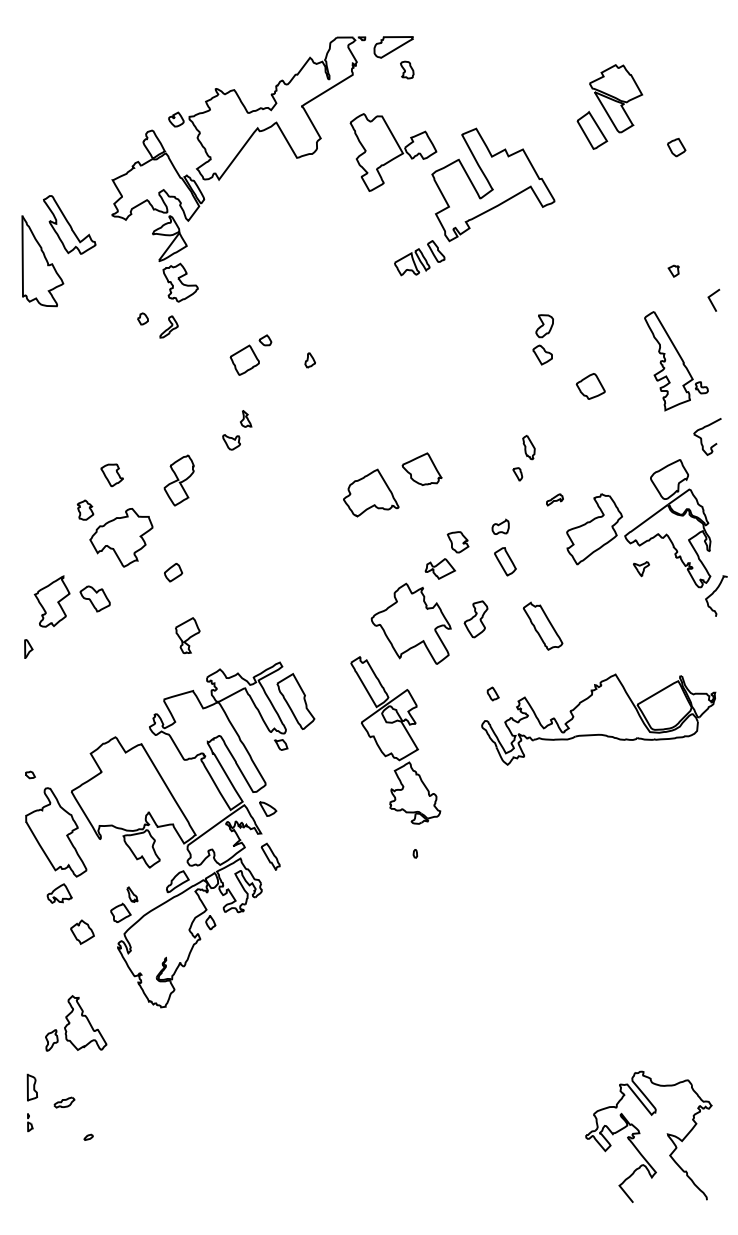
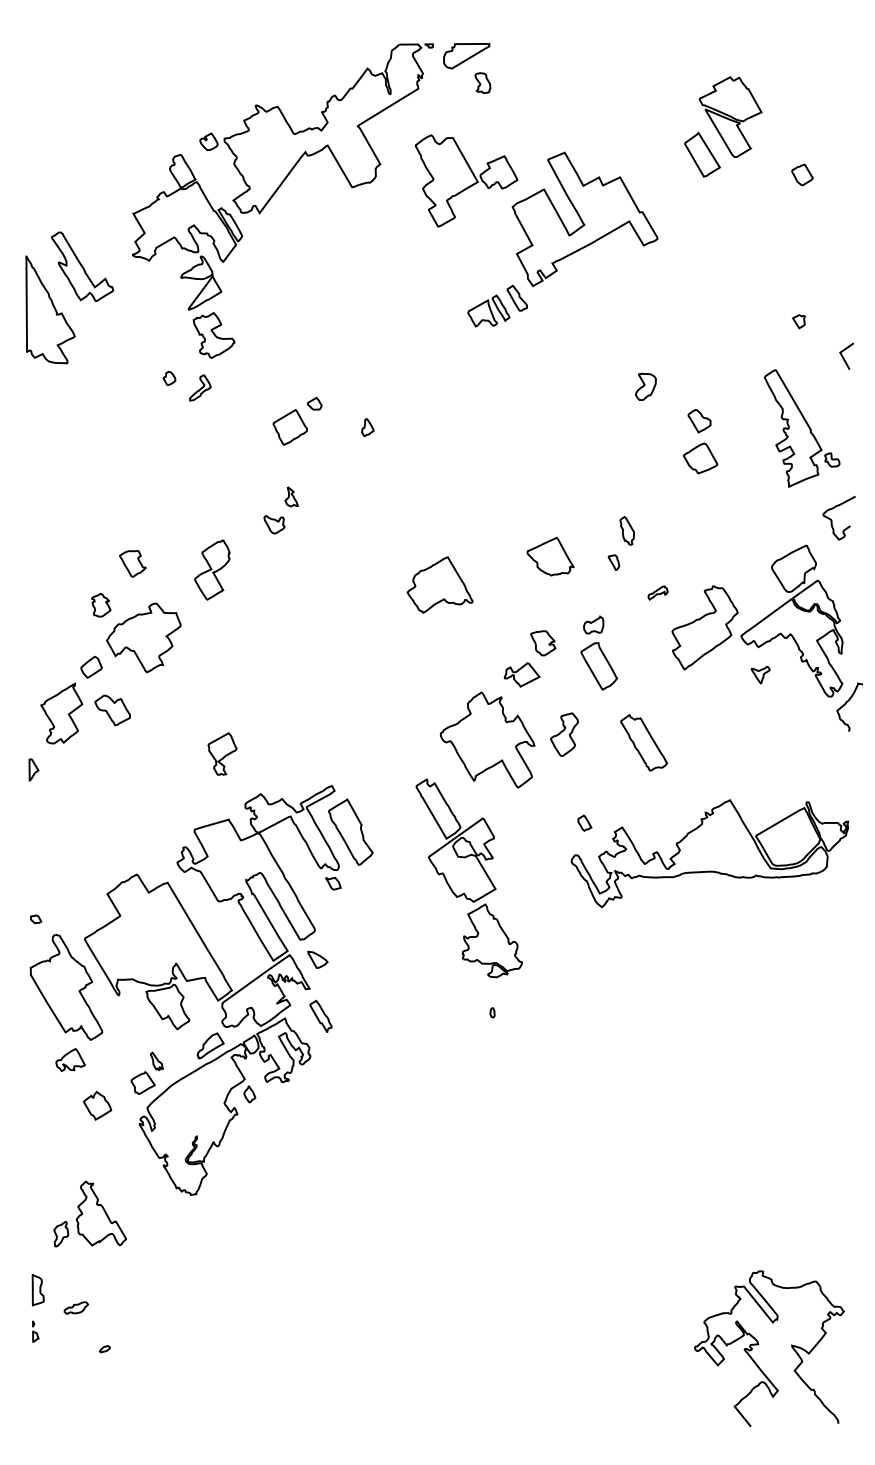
part: (542, 355) -> (699, 421), moved
part: (422, 469) -> (550, 556), moved
part: (505, 561) -> (599, 666), size x1.43
part: (173, 572) -> (91, 667), moved

